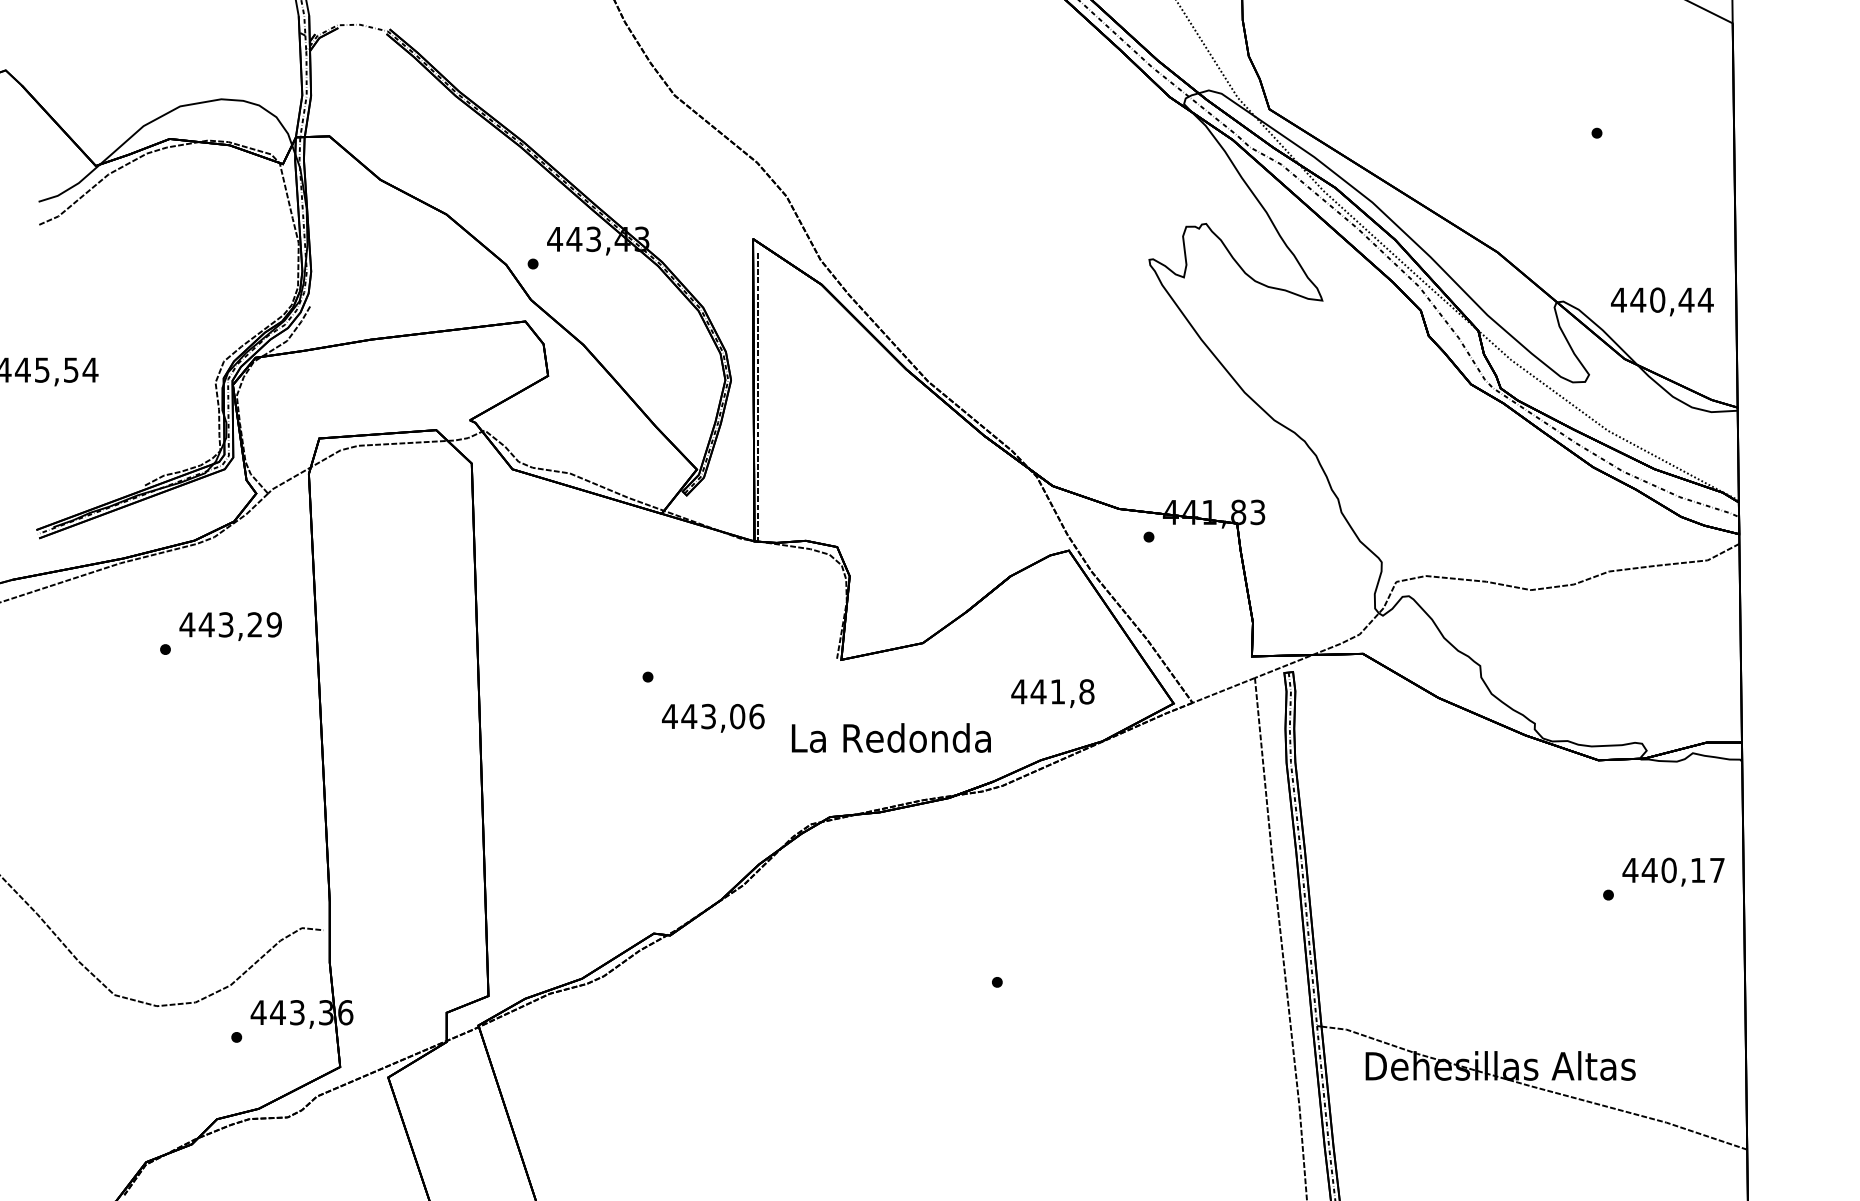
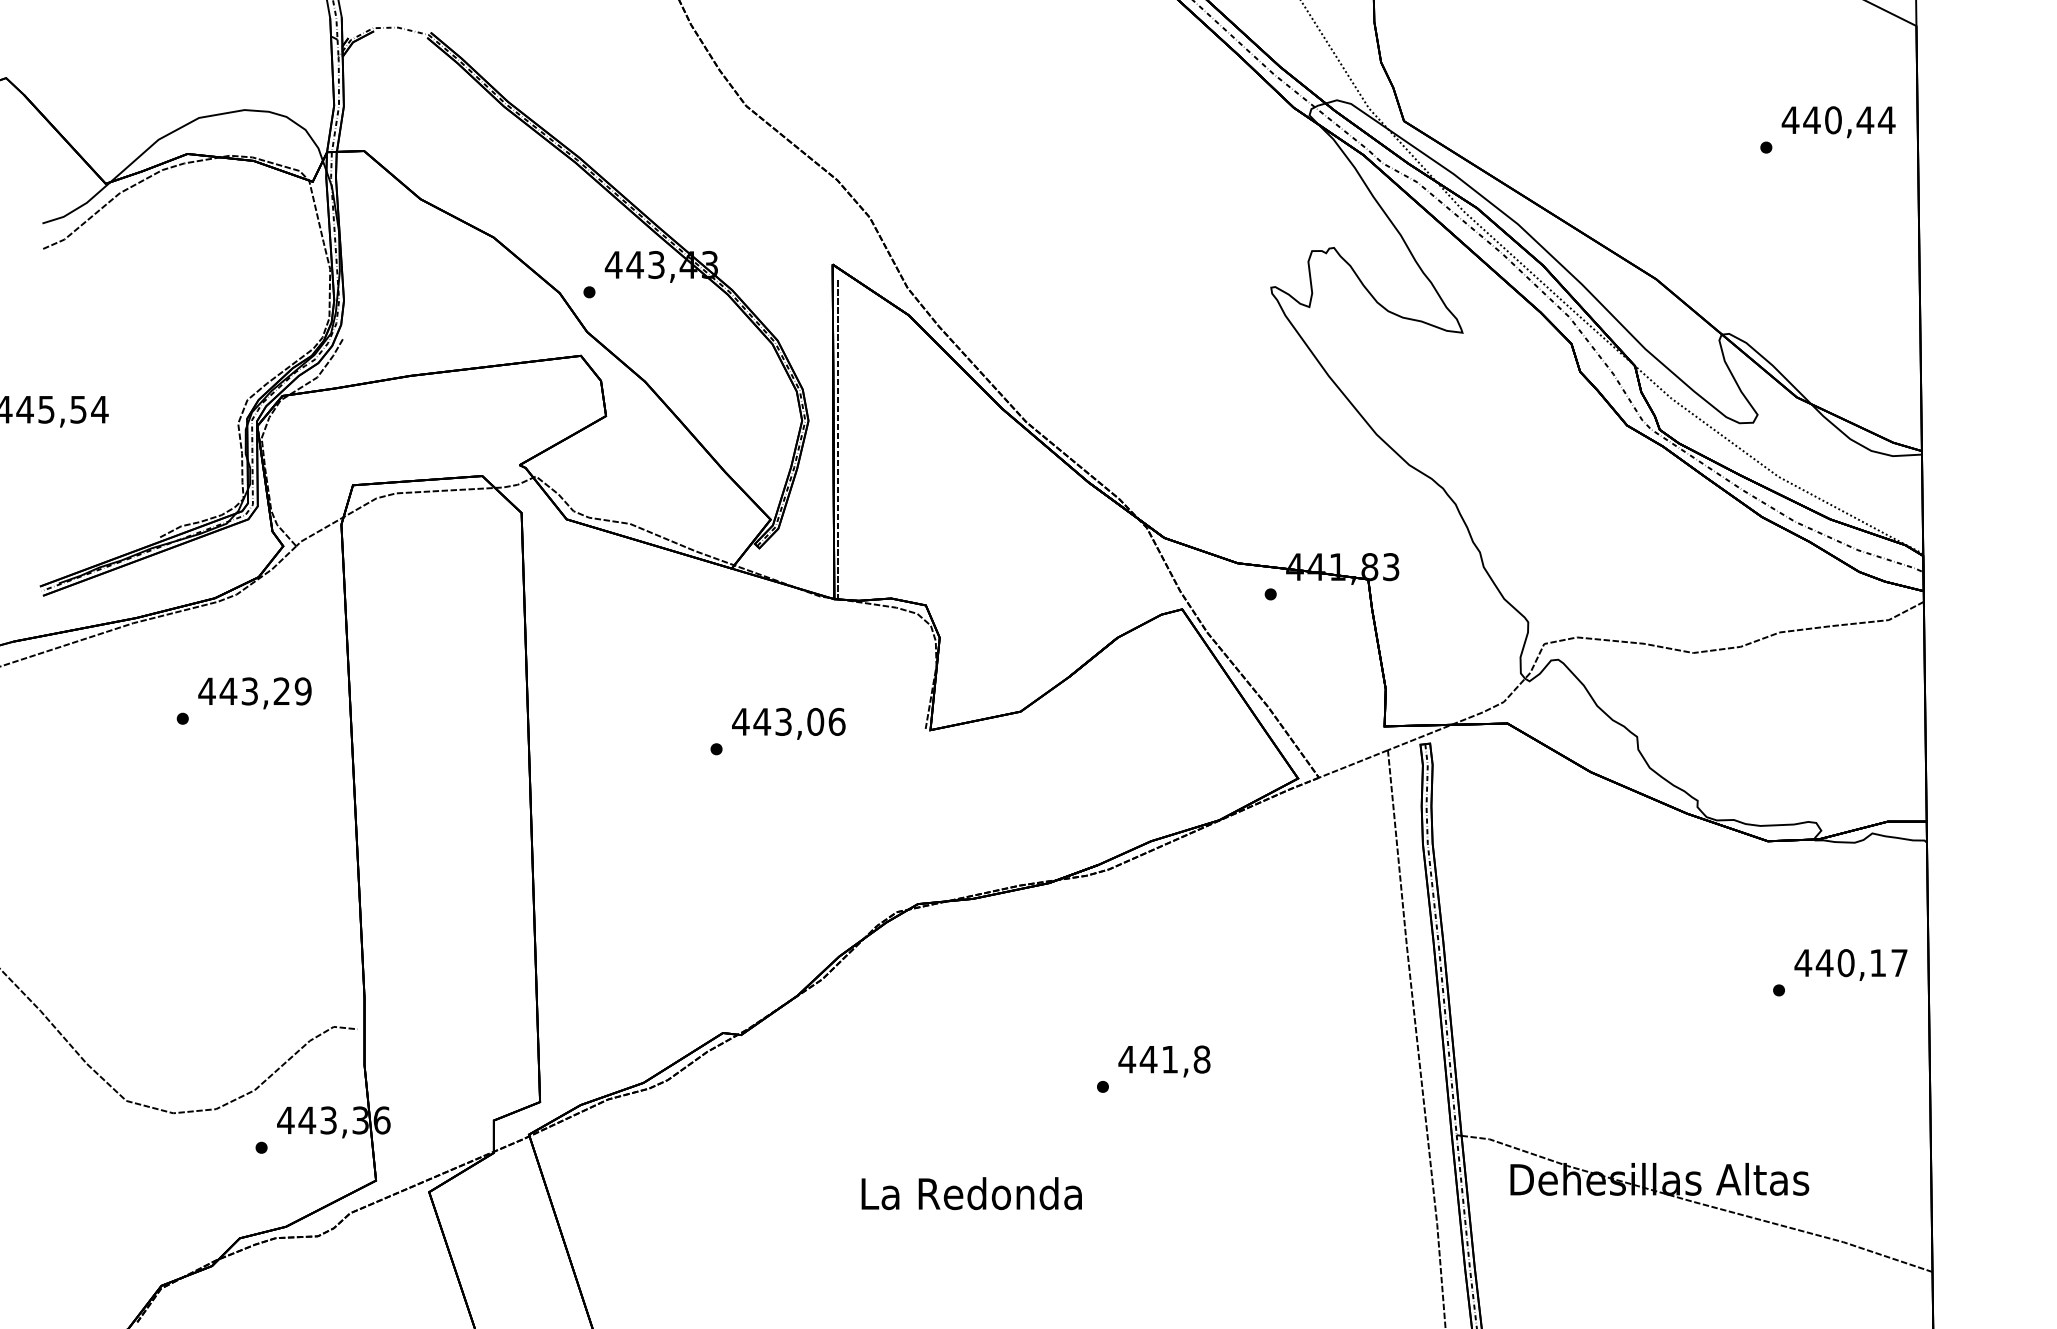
text: (1662, 302) -> (1838, 122), moved
text: (1052, 693) -> (1164, 1061), moved
text: (713, 718) -> (788, 723), moved
text: (891, 737) -> (971, 1193), moved

